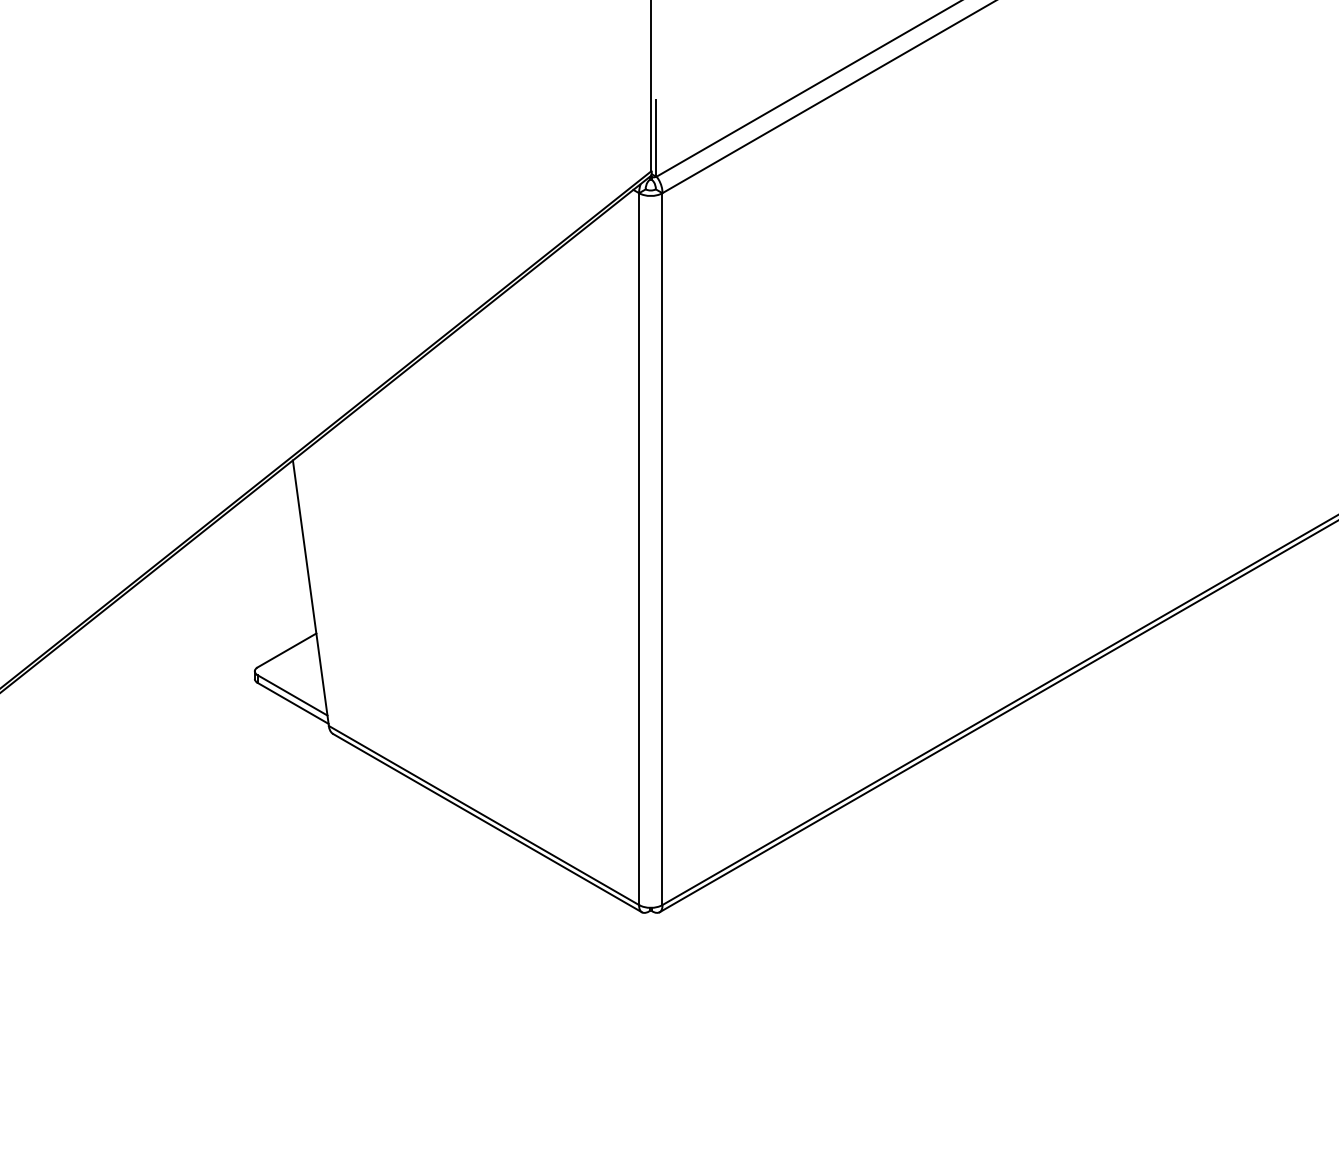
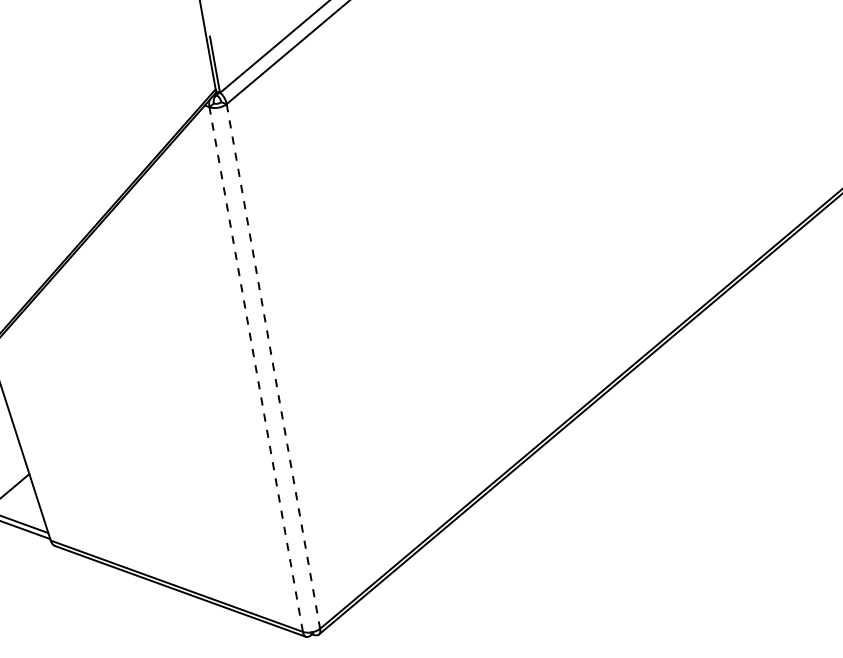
line: (639, 549) -> (256, 369), solid -> dashed
line: (662, 549) -> (273, 366), solid -> dashed

